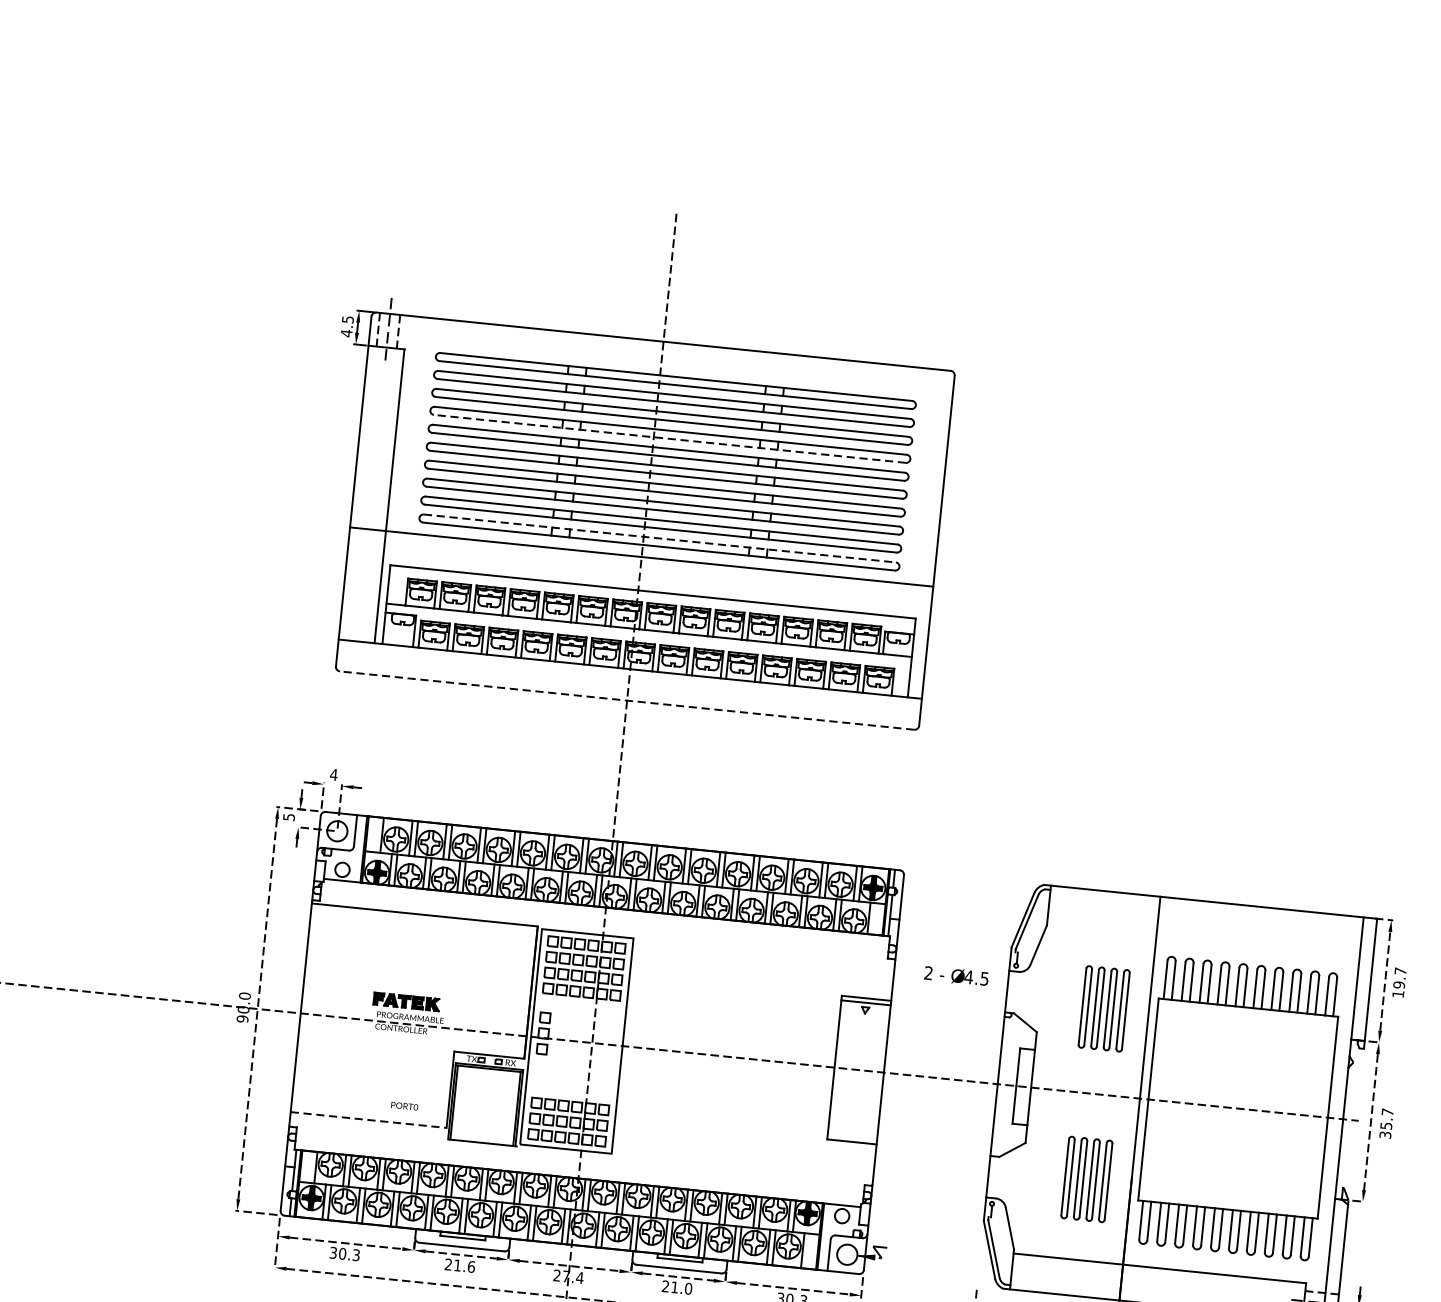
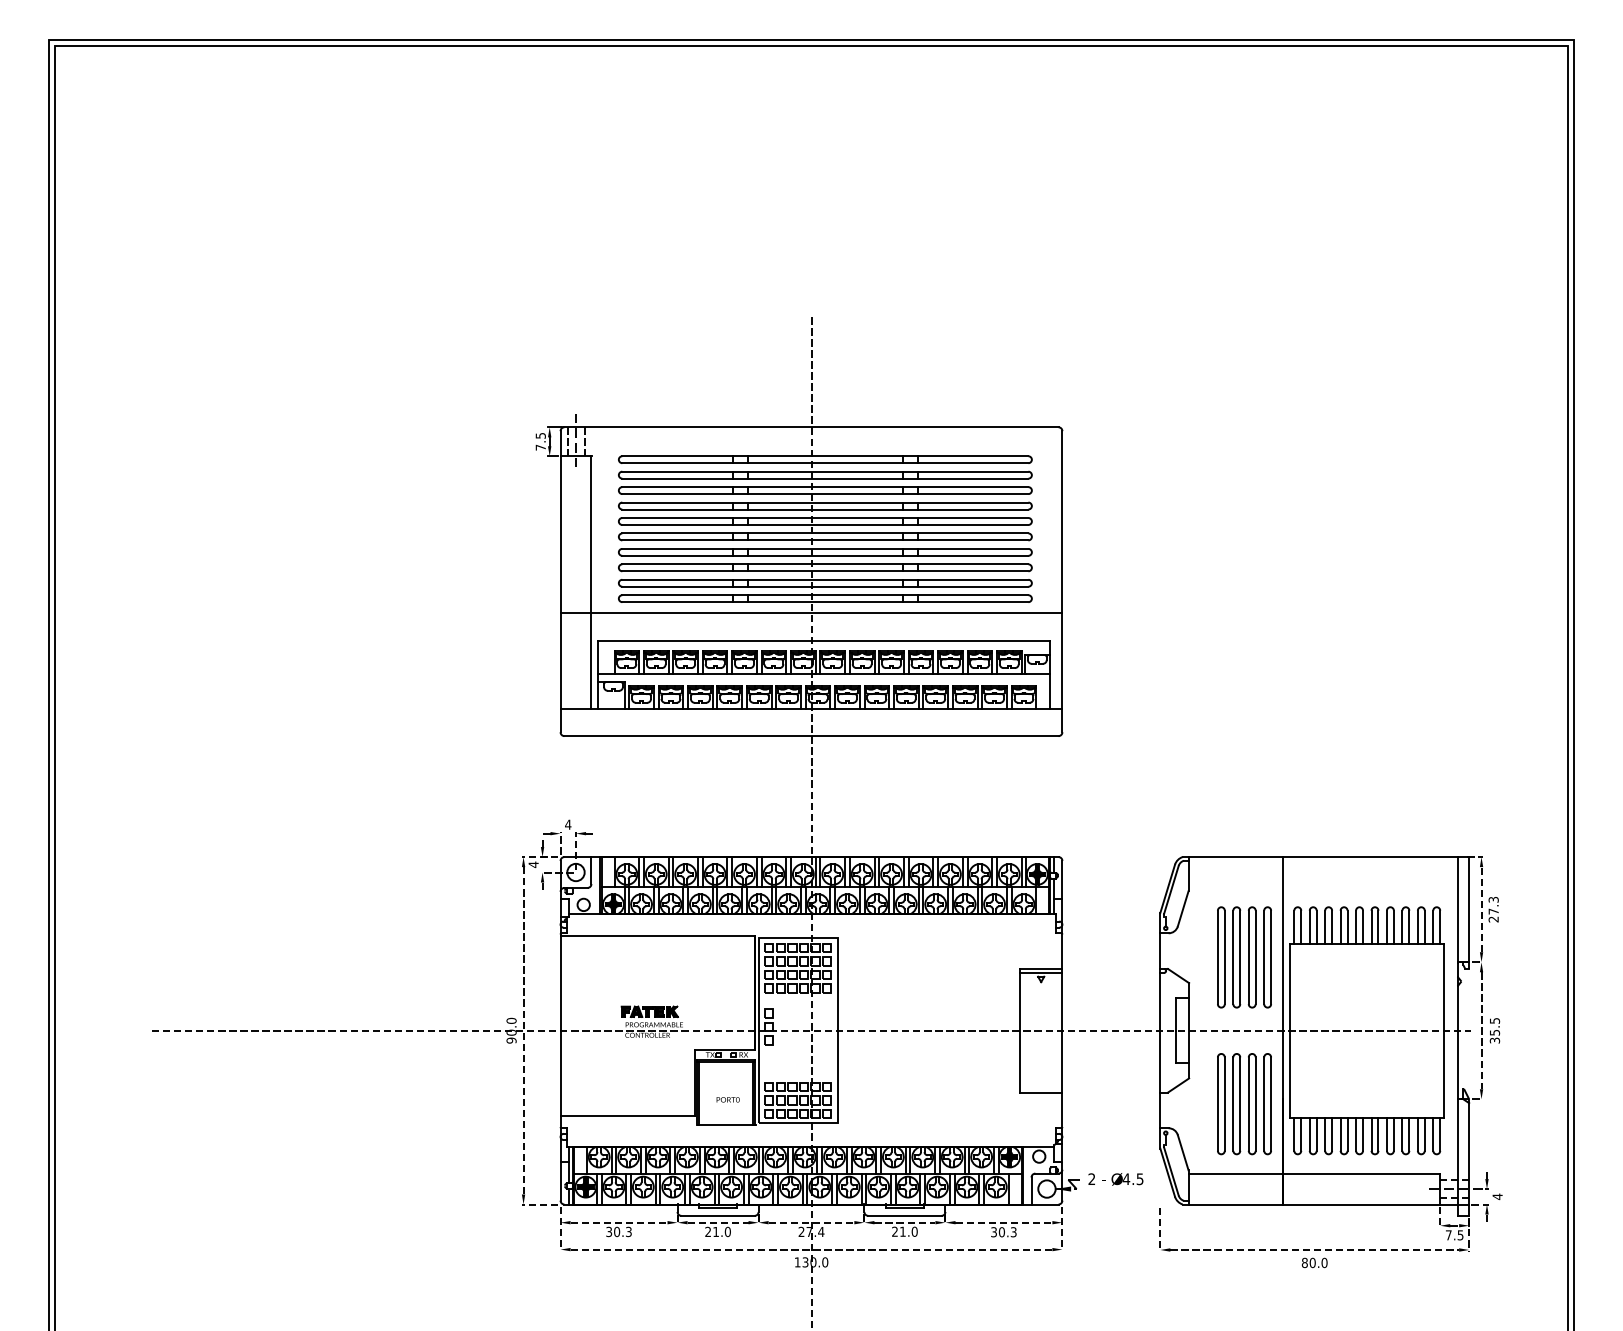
text: (346, 333) -> (540, 447), 4.5 -> 7.5
line: (668, 438) -> (824, 509), dashed -> solid
line: (659, 538) -> (825, 595), dashed -> solid
line: (627, 701) -> (811, 736), dashed -> solid
text: (288, 816) -> (533, 864), 5 -> 4
text: (956, 976) -> (1115, 1179), moved
text: (1399, 982) -> (1493, 909), 19.7 -> 27.3
part: (1104, 1008) -> (1244, 957), size x1.43
text: (403, 1105) -> (727, 1099), moved
text: (1388, 1111) -> (1495, 1020), 35.7 -> 35.5
line: (369, 1119) -> (628, 1115), dashed -> solid
part: (1086, 1179) -> (1244, 1104), size x1.43
text: (471, 1266) -> (727, 1231), 21.6 -> 21.0

